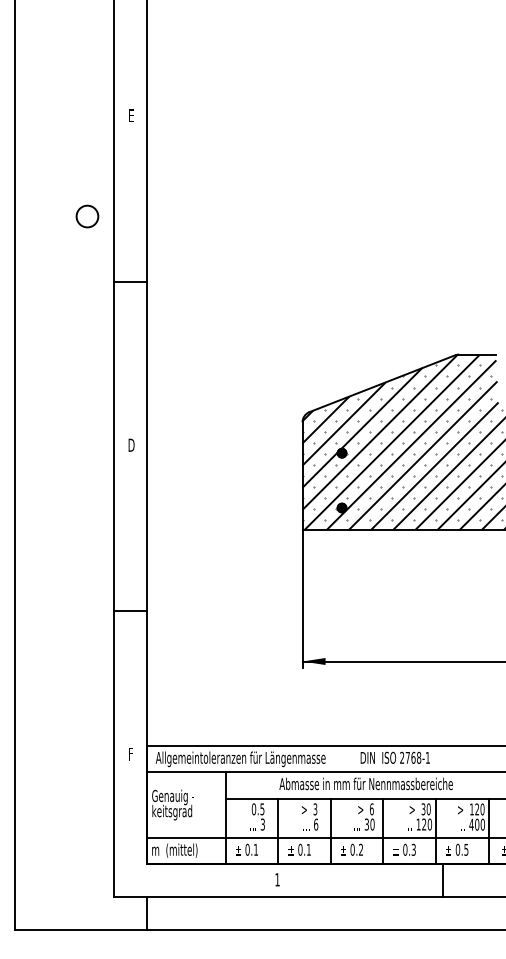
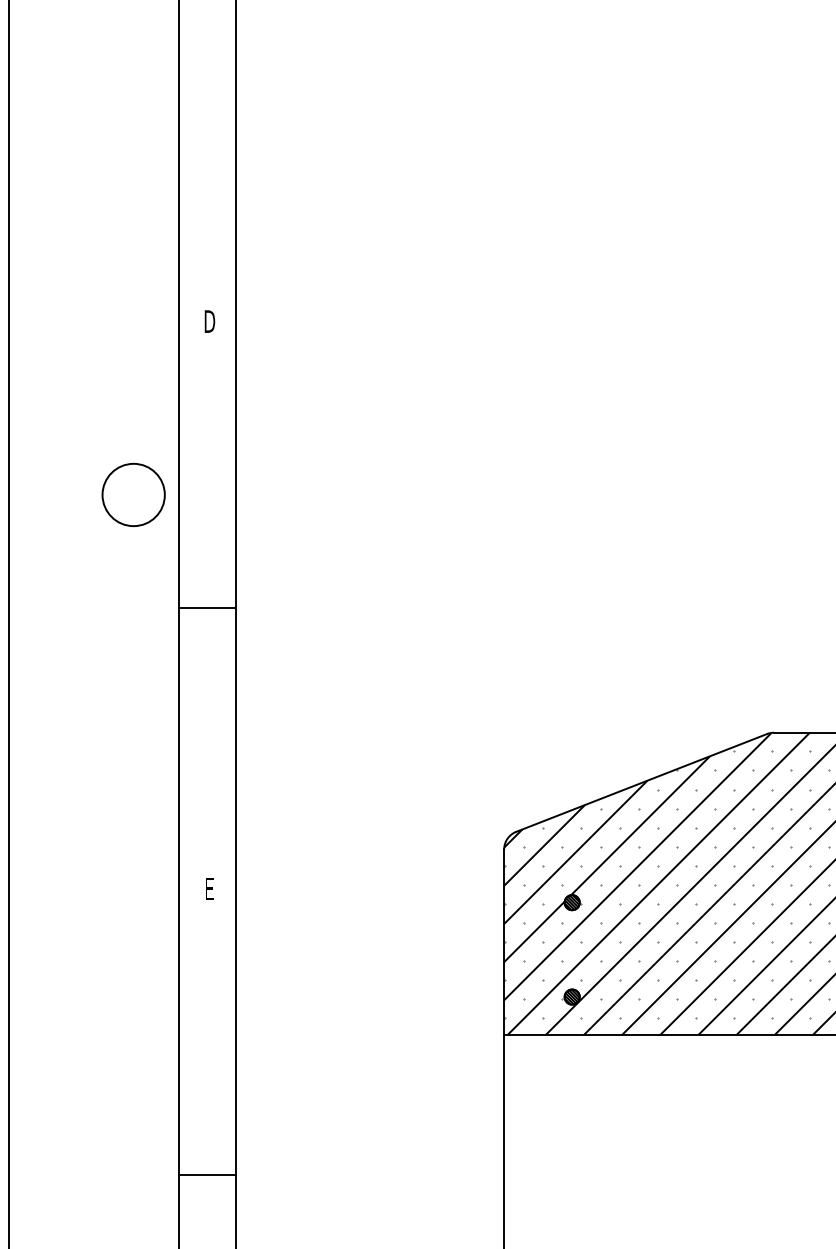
text: (131, 115) -> (209, 320), E -> D
circle: (87, 216) -> (133, 494), size x1.67
text: (131, 444) -> (209, 887), D -> E

